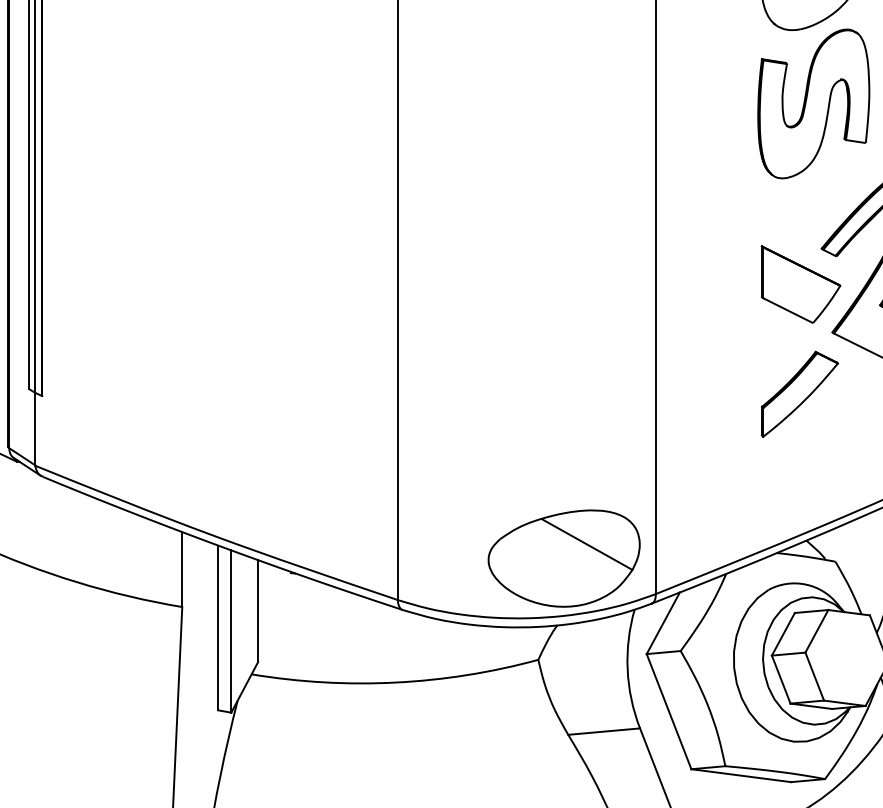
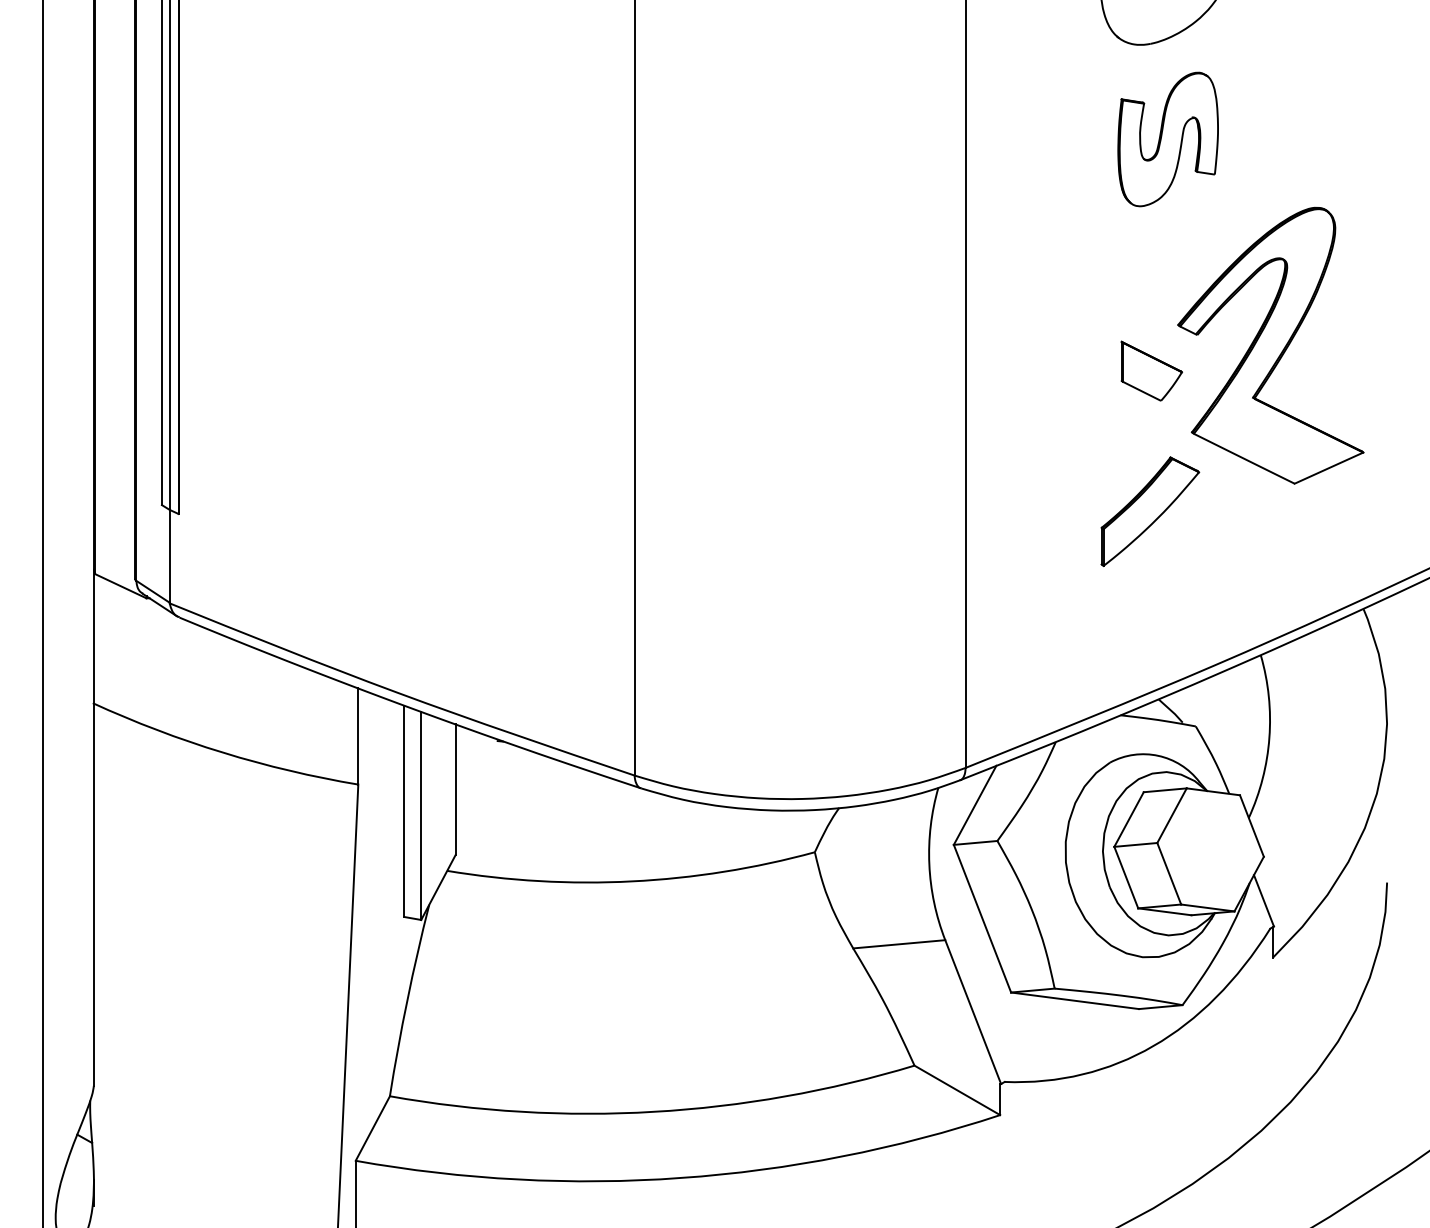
part: (814, 103) -> (1168, 139), size x0.7
part: (800, 284) -> (1151, 371), size x0.6
part: (563, 558) -> (847, 722), removed

